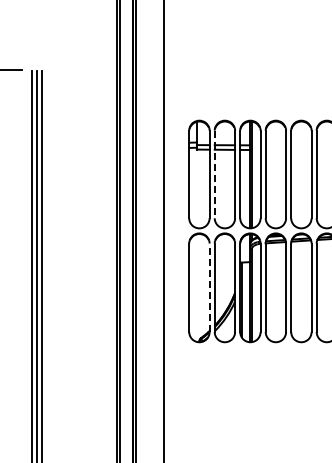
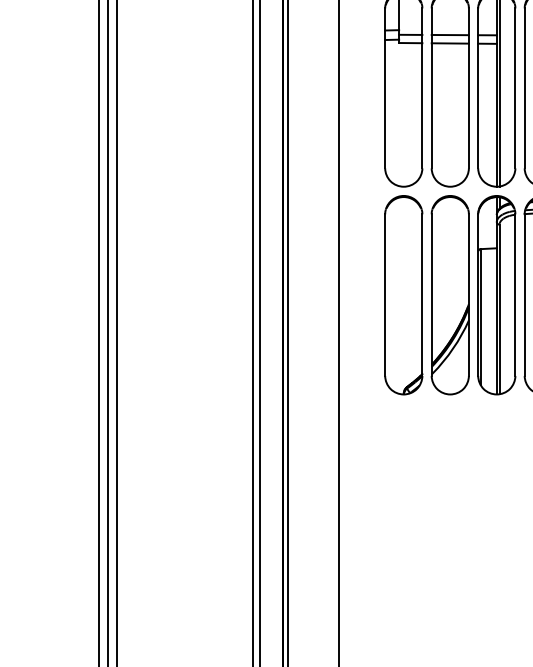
line: (214, 174) -> (431, 88), dashed -> solid
line: (209, 287) -> (422, 294), dashed -> solid

